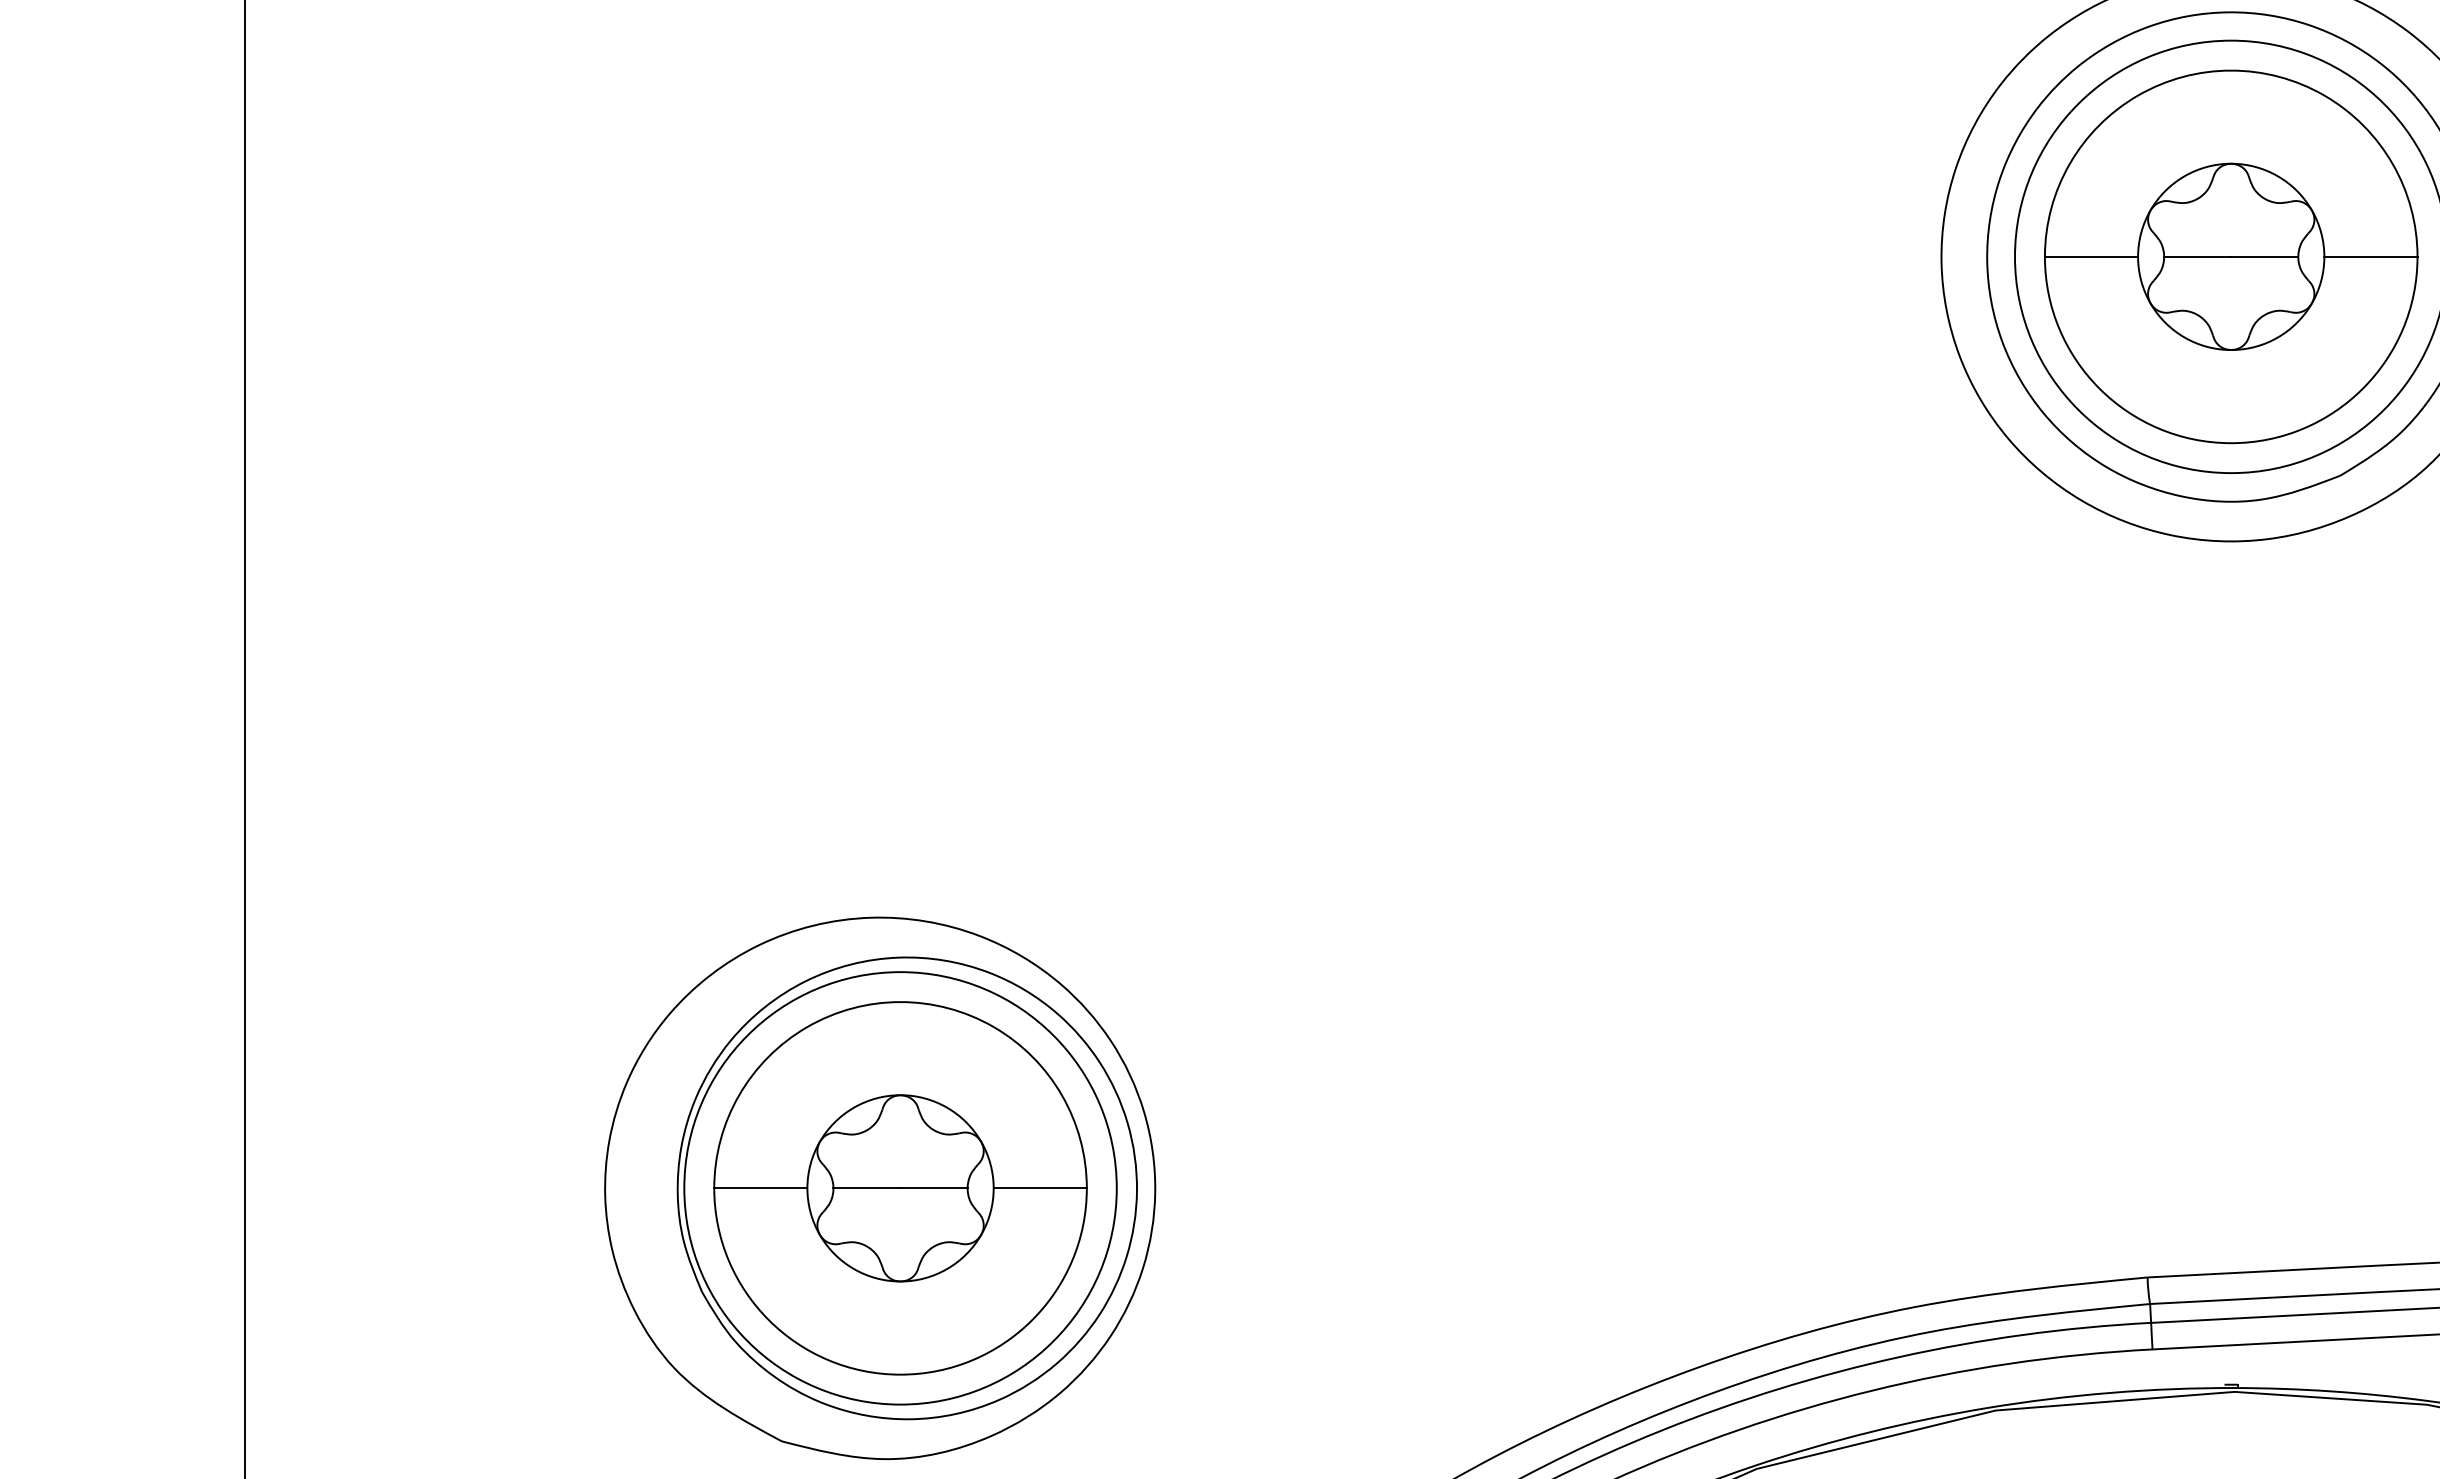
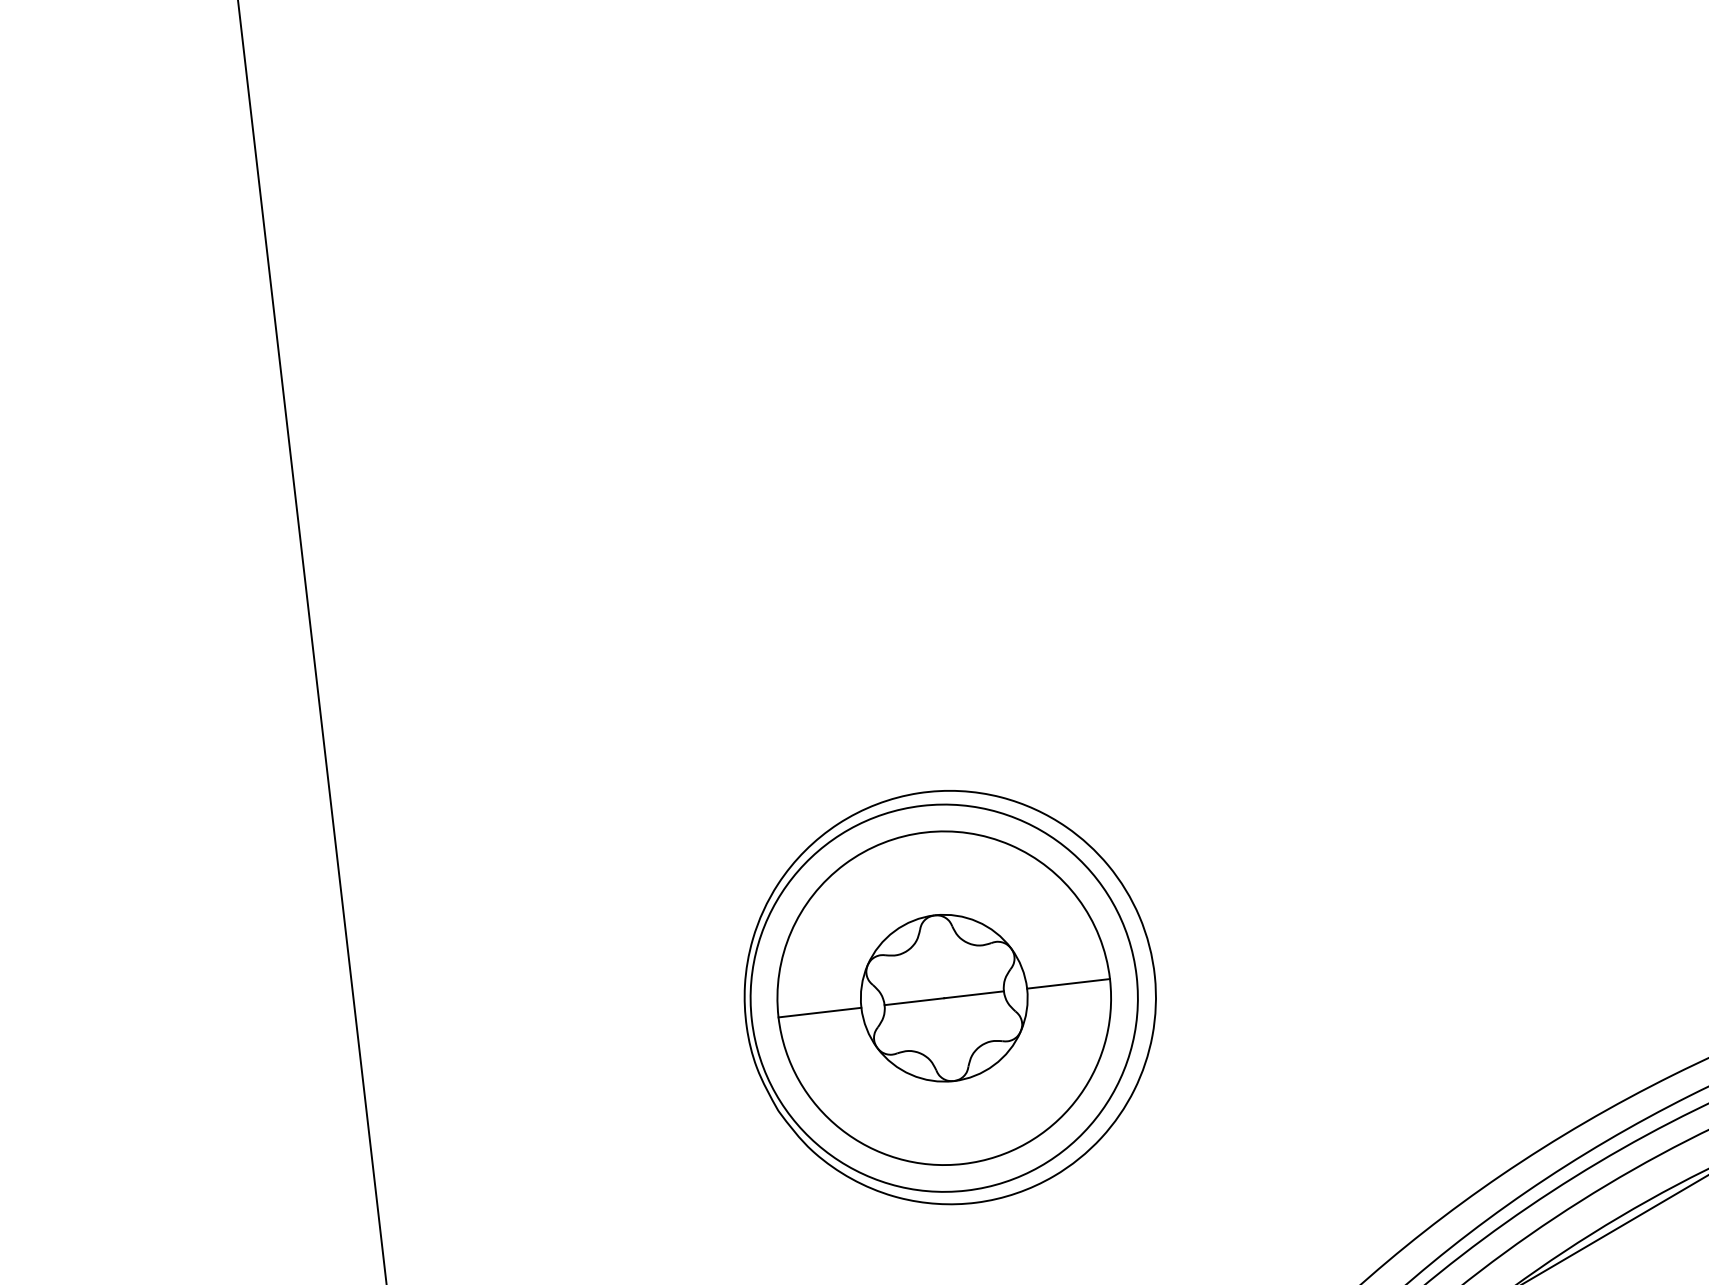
part: (880, 1187) -> (926, 999), removed

